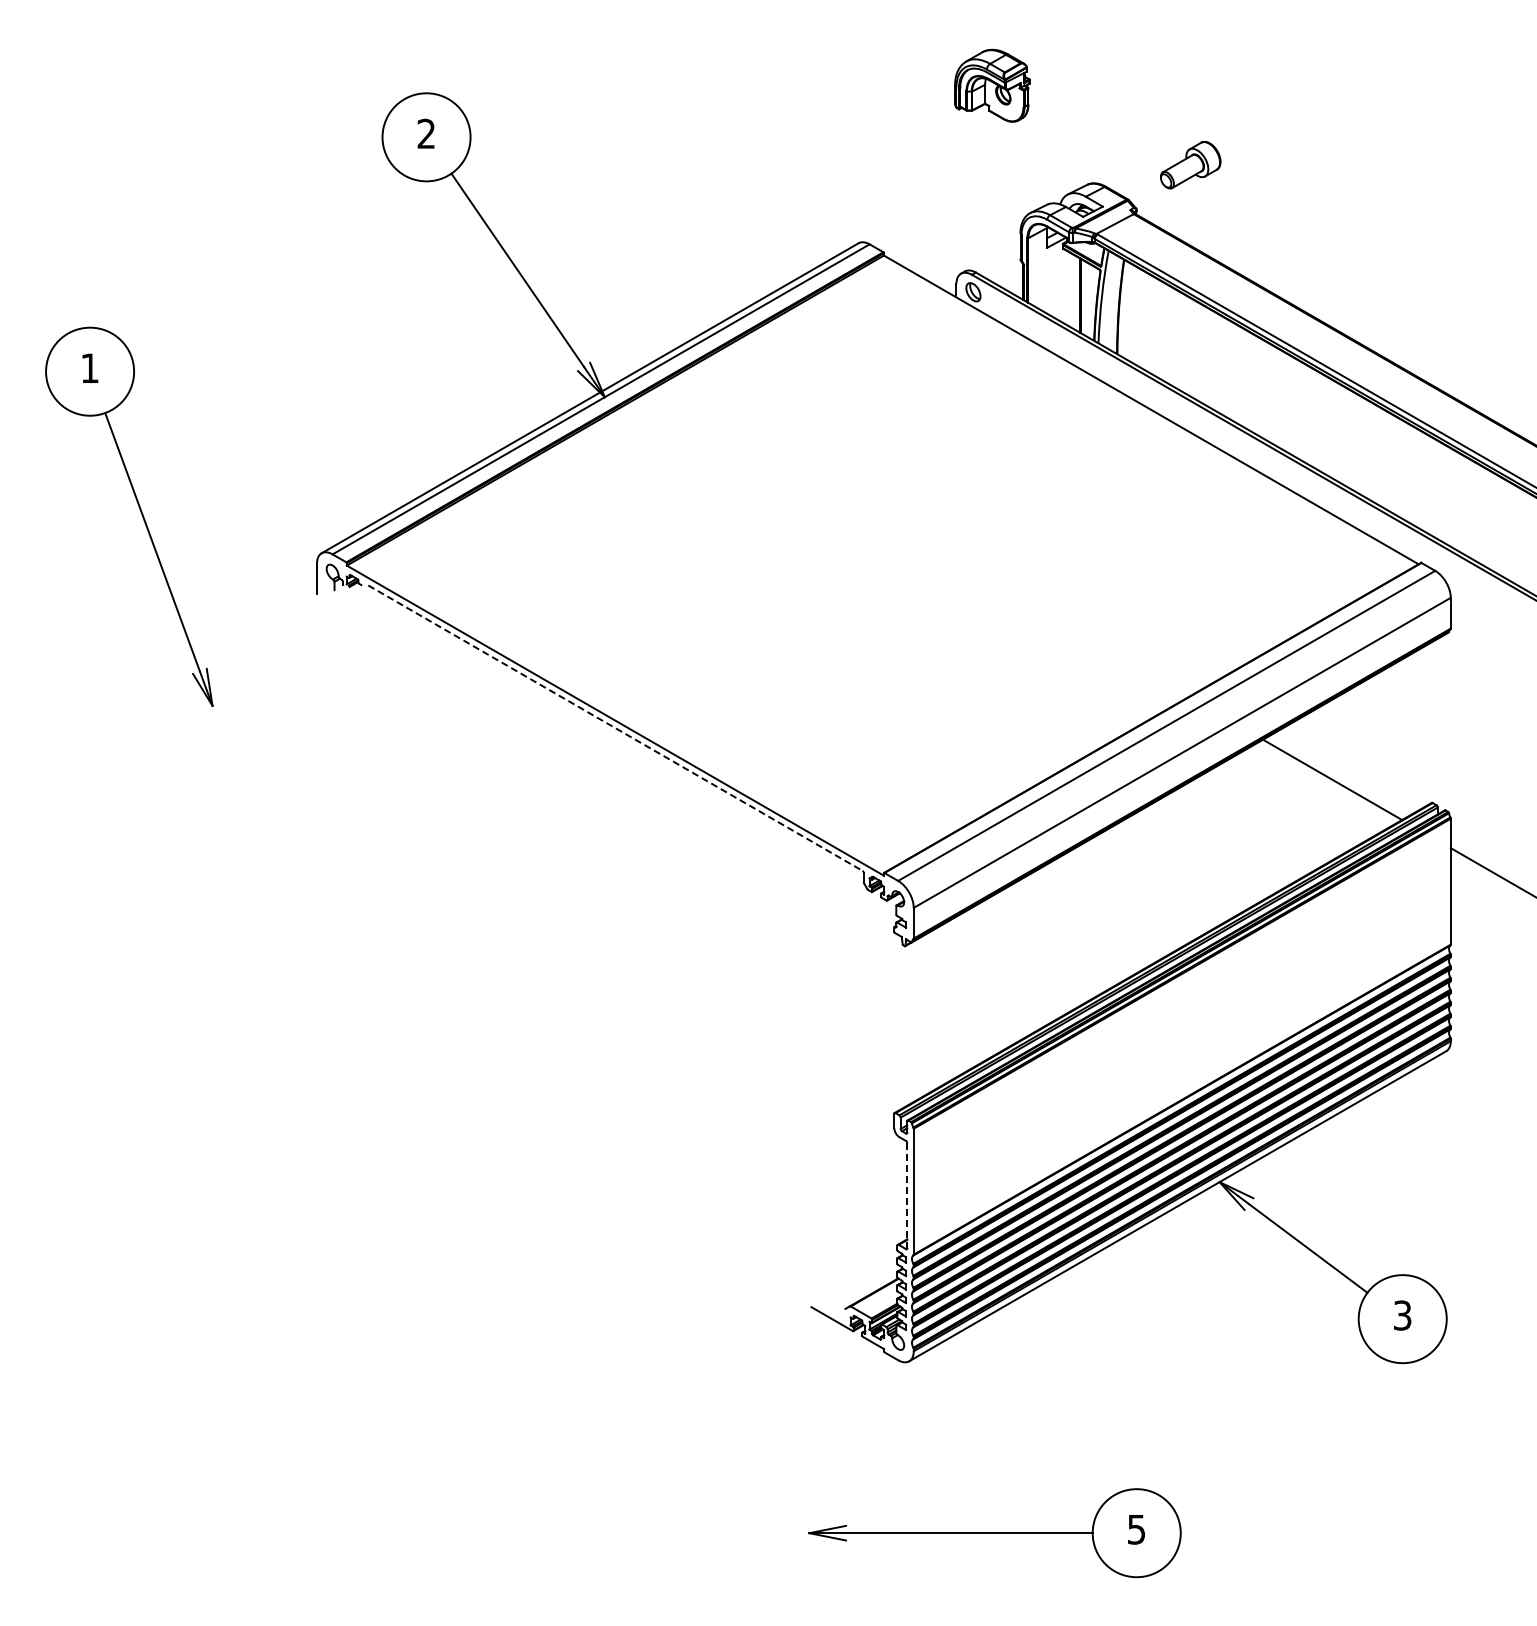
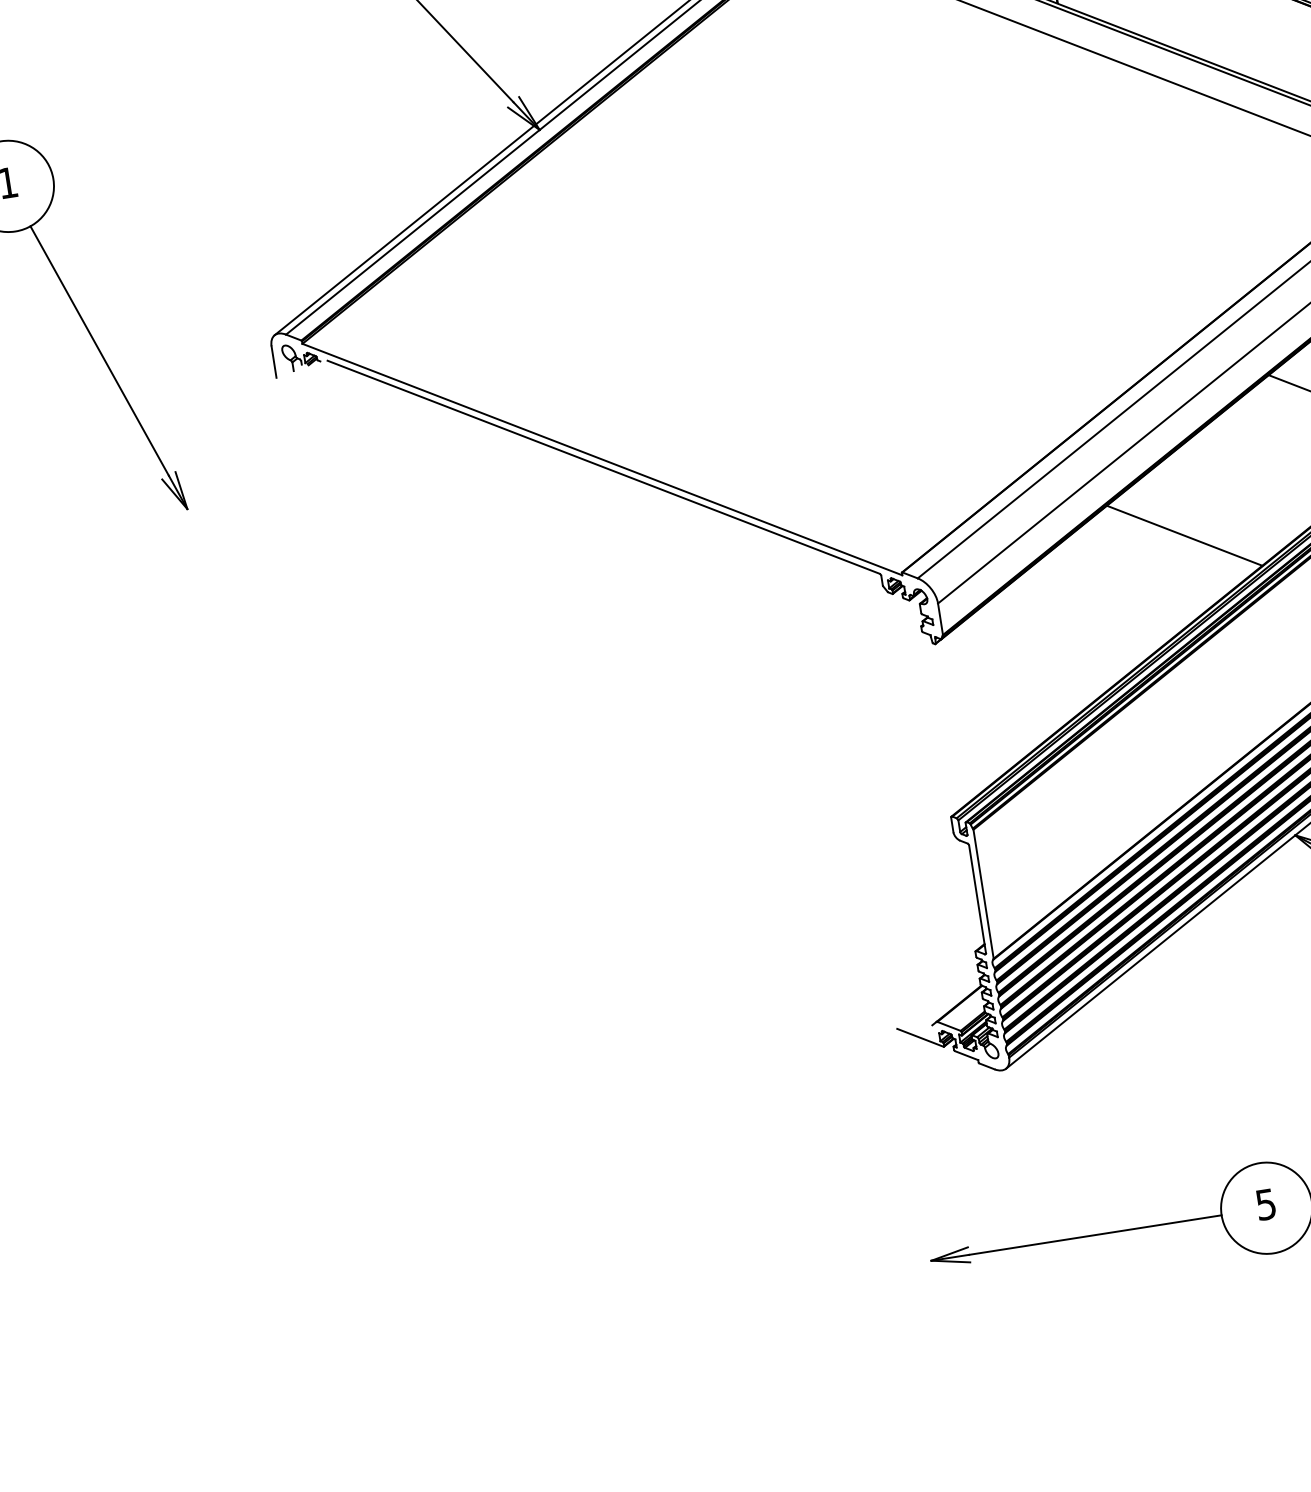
line: (615, 728) -> (603, 467), dashed -> solid
line: (1158, 879) -> (1184, 535), added
line: (907, 1195) -> (977, 899), dashed -> solid

